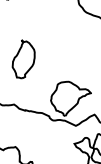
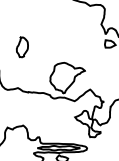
part: (24, 58) -> (22, 46), size x0.6

